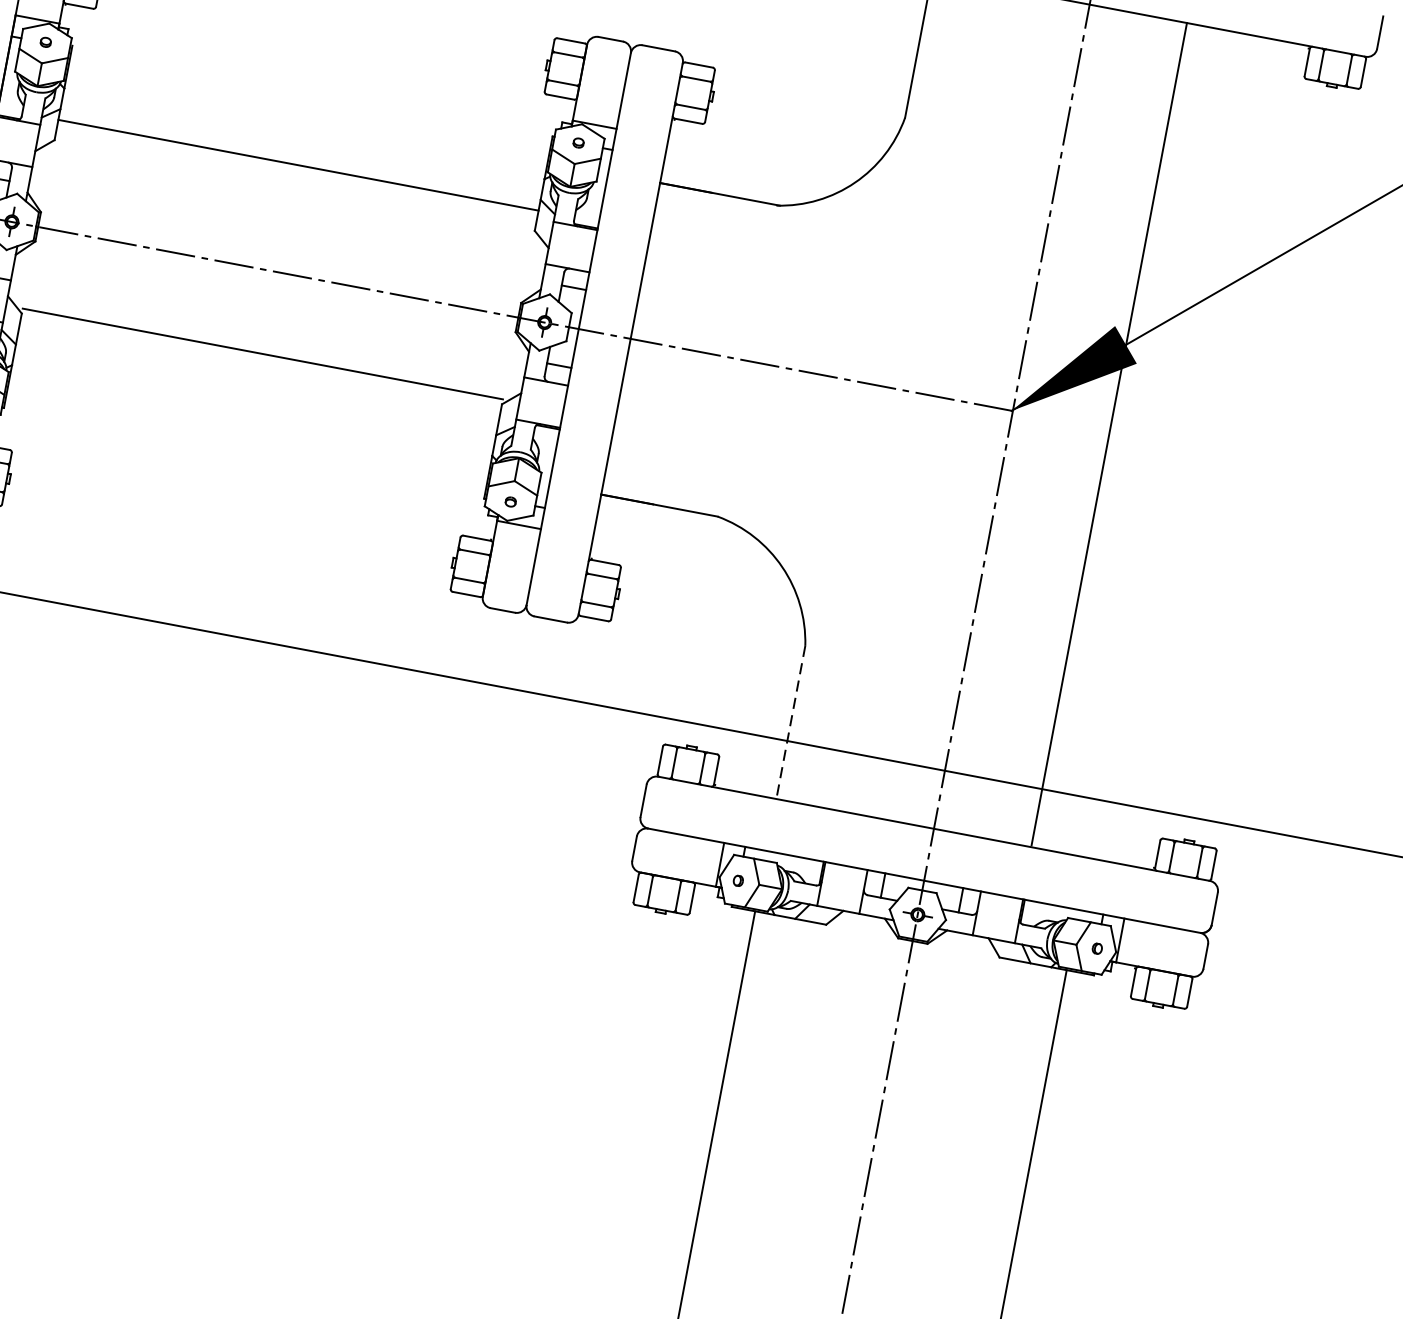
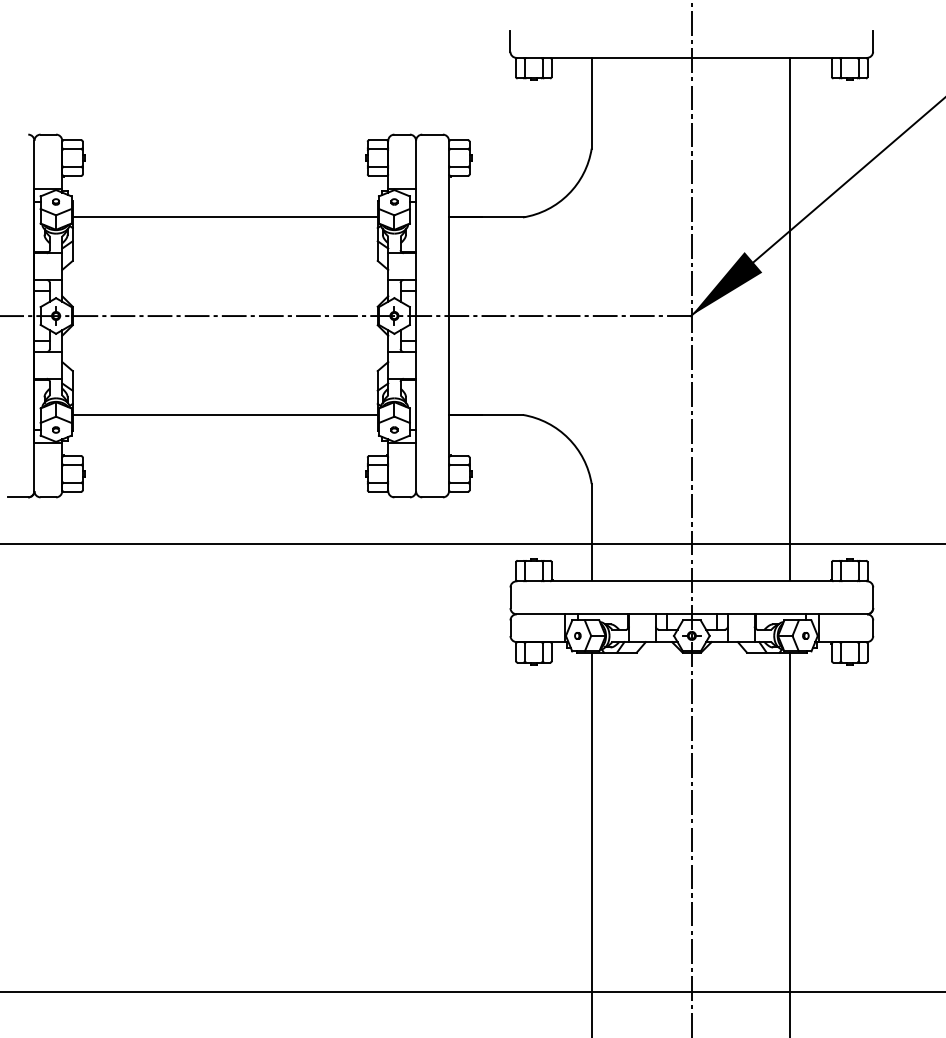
line: (297, 165) -> (224, 217), moved
line: (261, 353) -> (224, 414), moved
line: (1109, 433) -> (789, 318), moved
line: (790, 722) -> (591, 532), dashed -> solid

